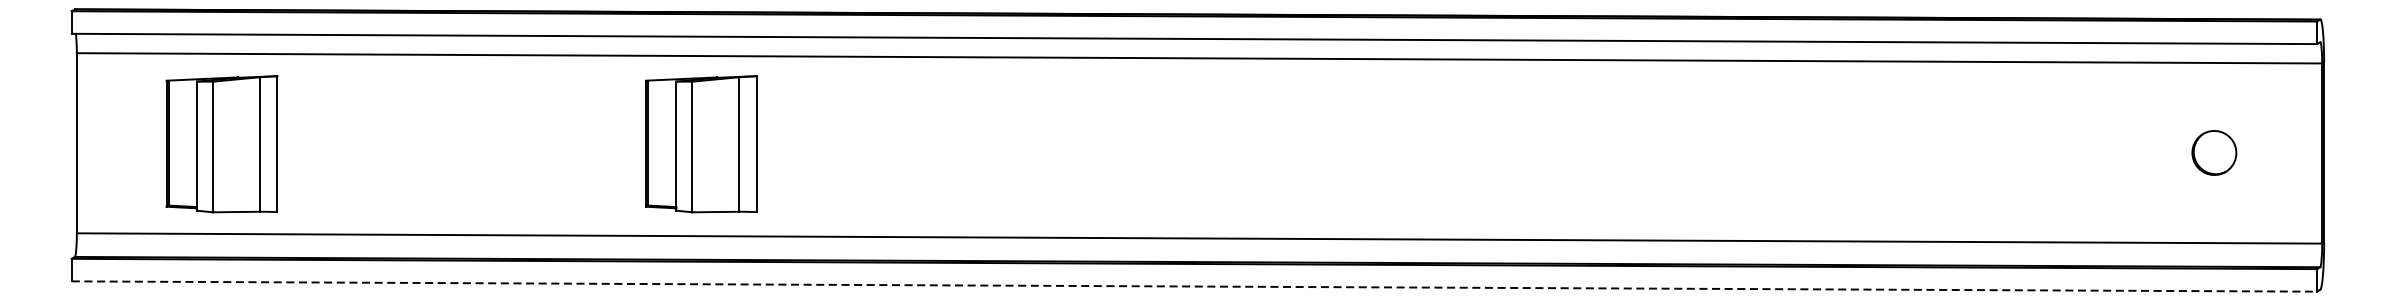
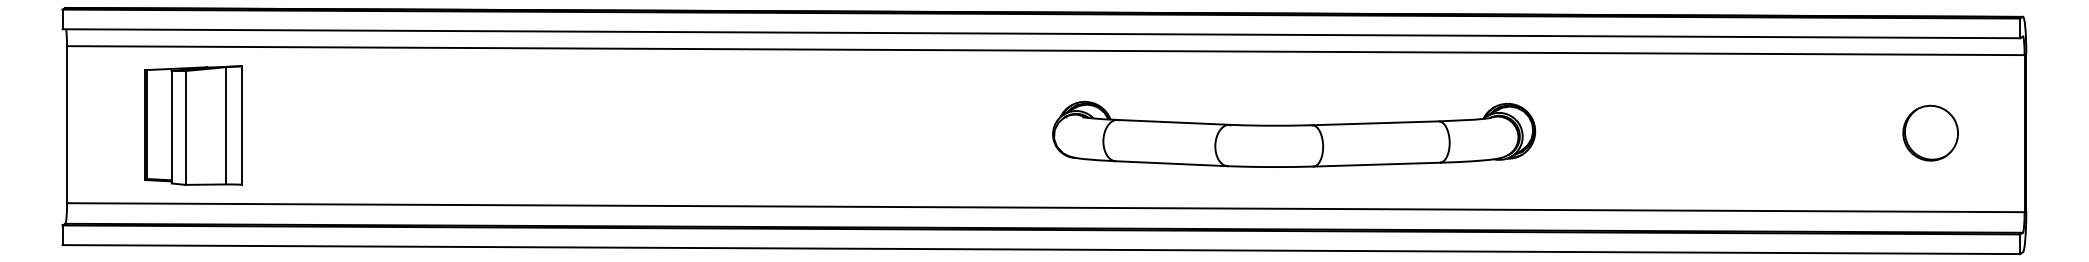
part: (701, 144) -> (611, 125), removed
part: (2214, 152) -> (1930, 132), size x1.43
part: (1484, 154) -> (1294, 134), added
line: (1194, 286) -> (1041, 249), dashed -> solid

